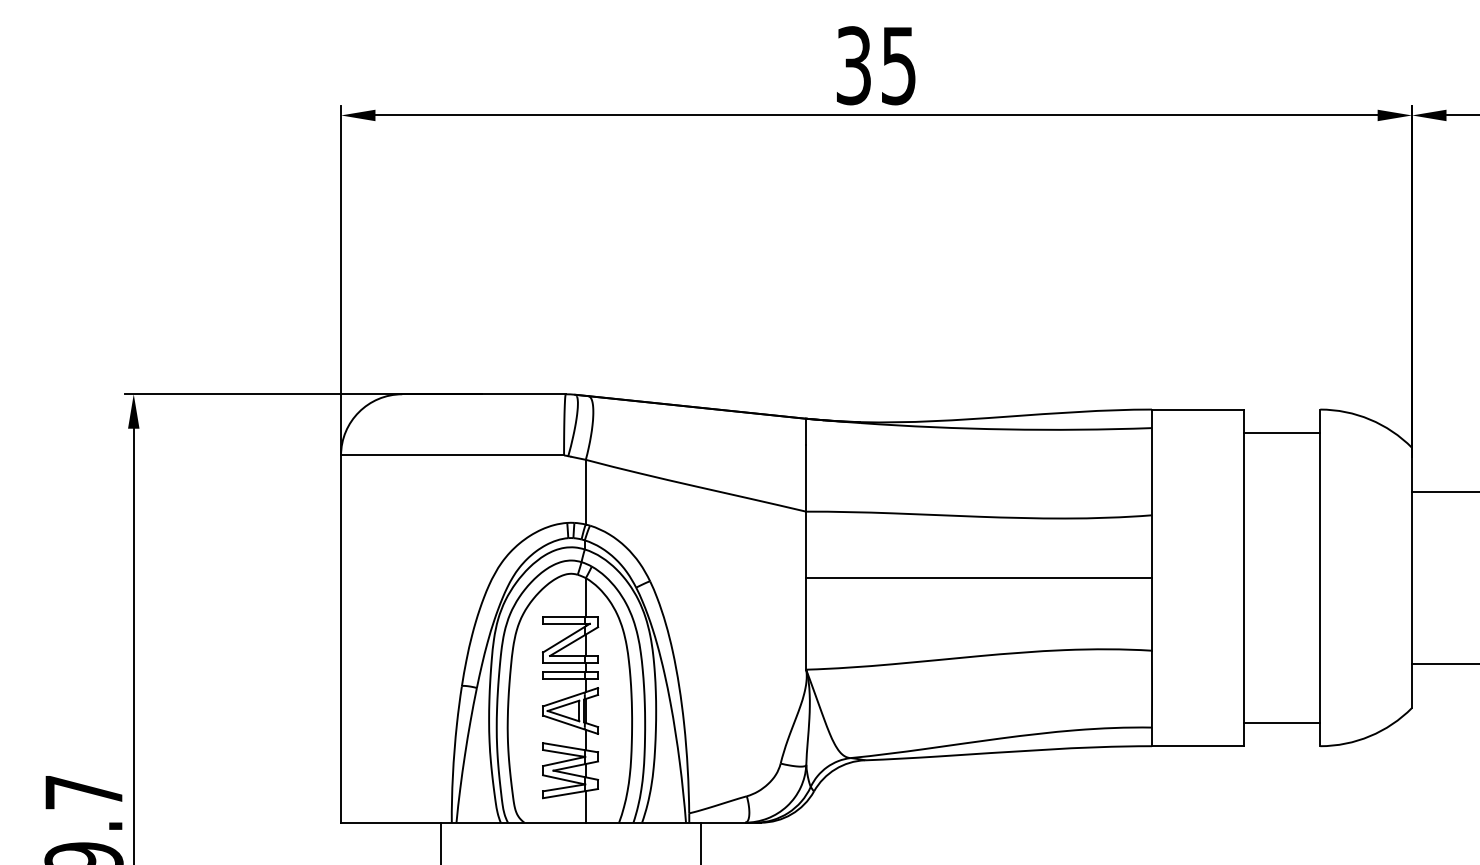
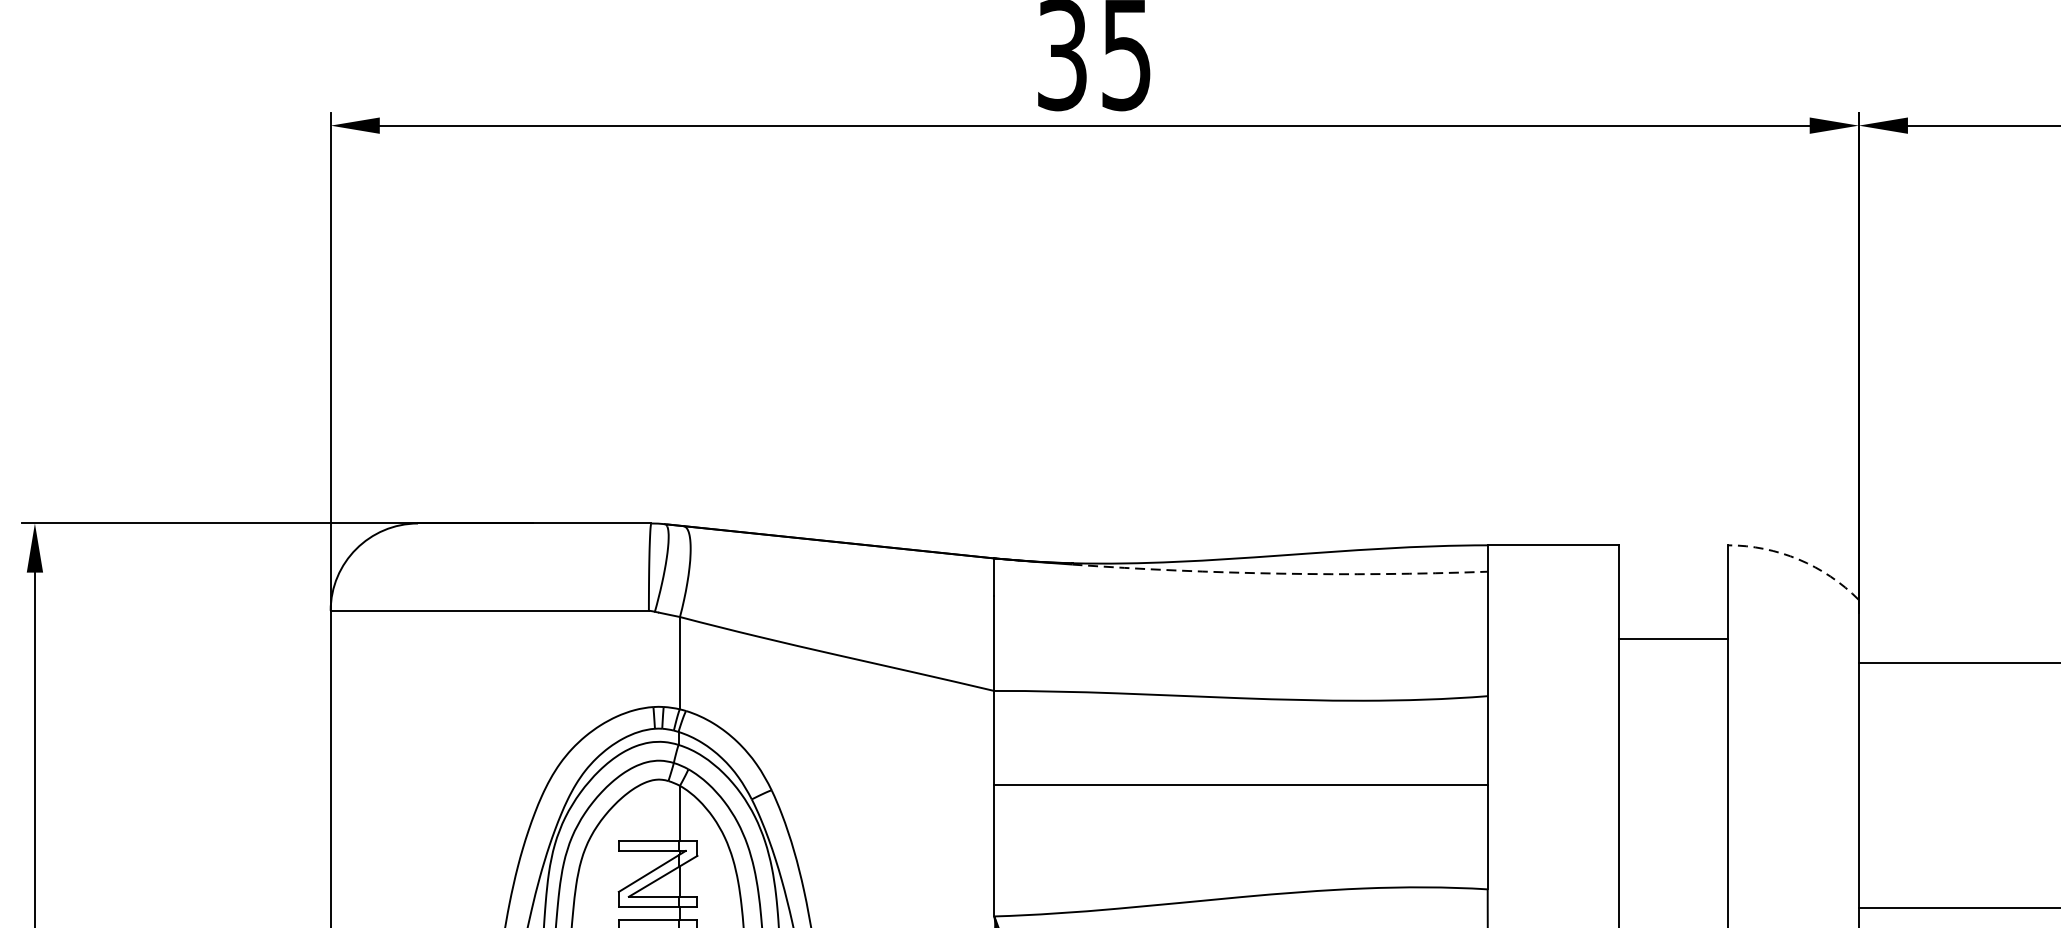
arc: (1369, 419) -> (1798, 559), solid -> dashed
arc: (1006, 429) -> (1280, 573), solid -> dashed
line: (1281, 432) -> (1672, 639), moved

